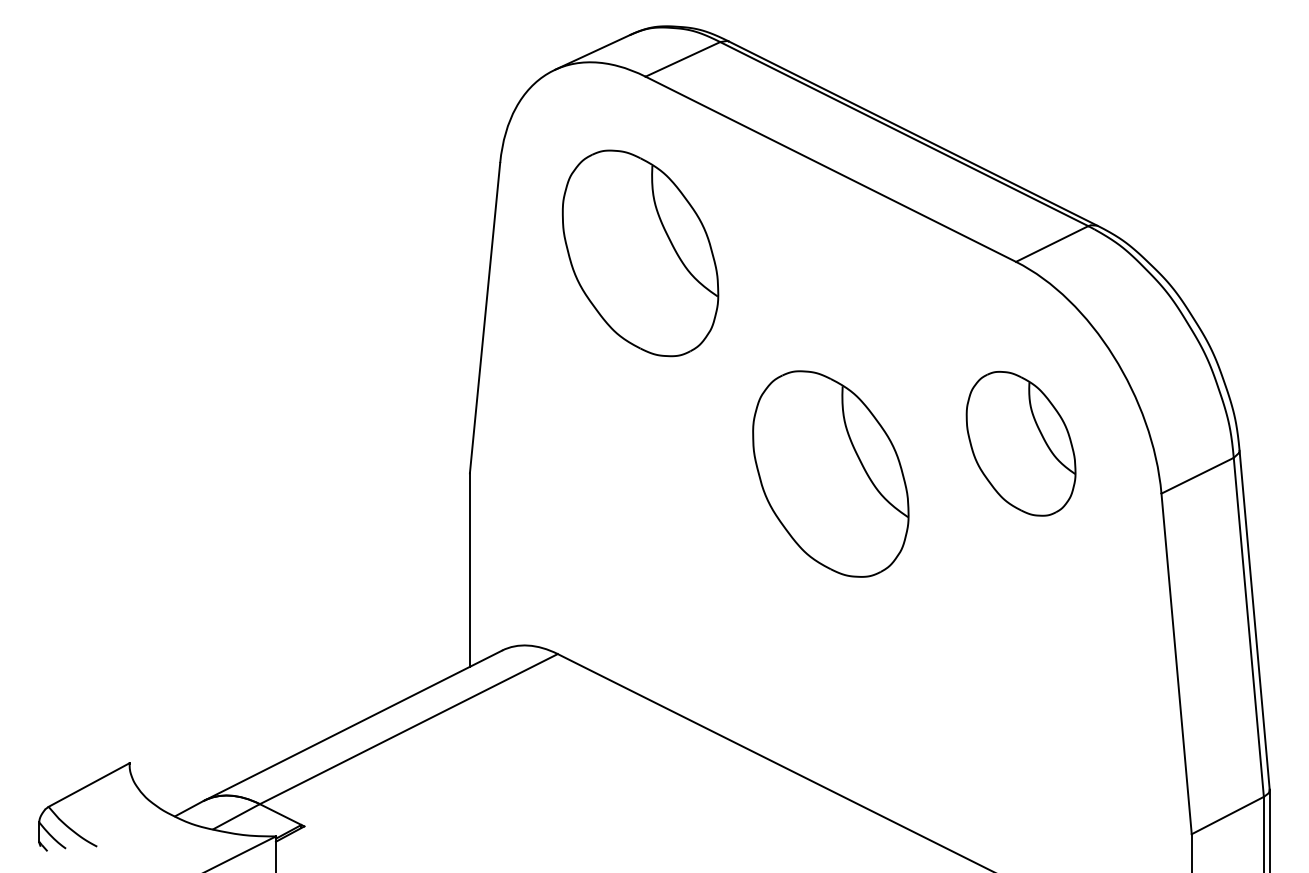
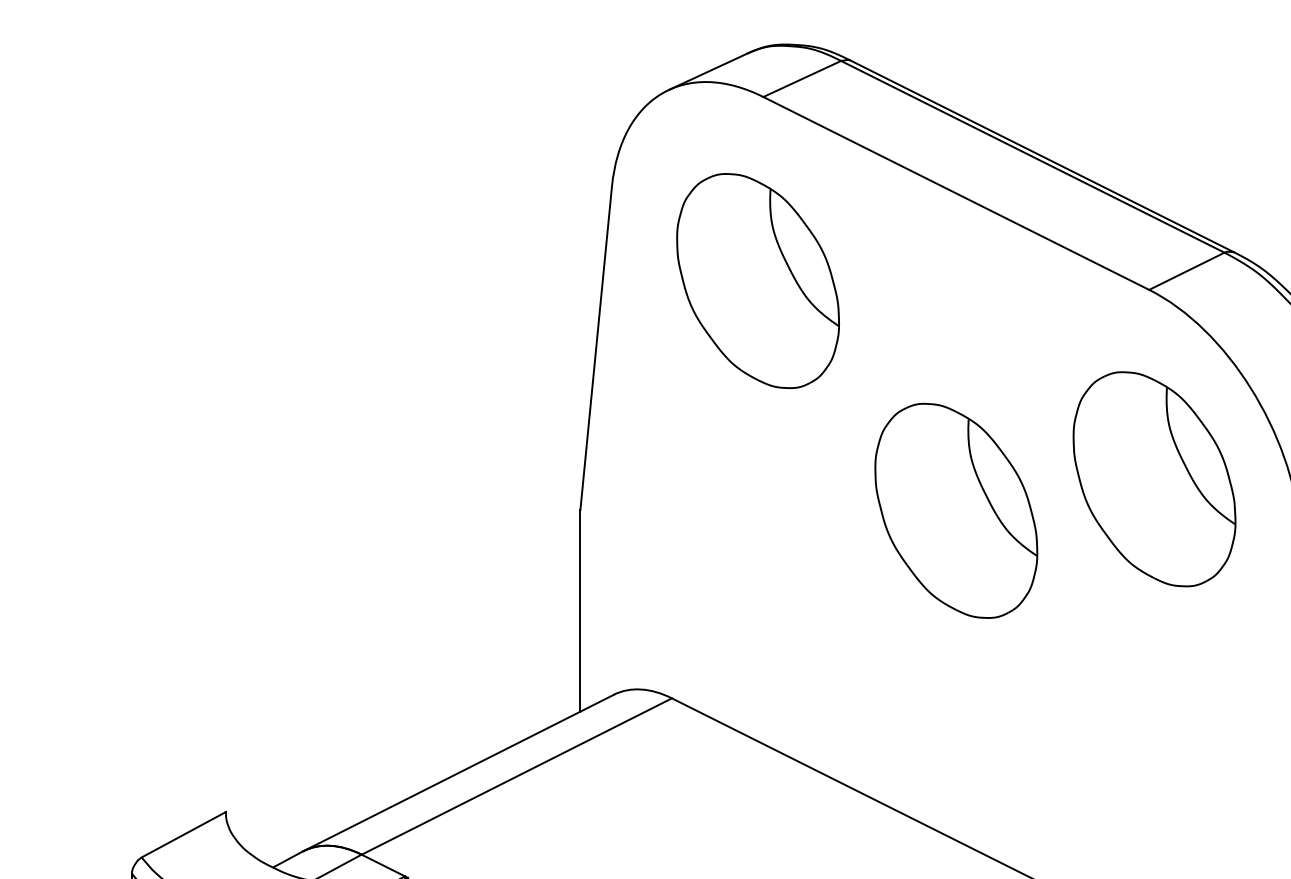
part: (1020, 443) -> (1153, 479), size x1.43

